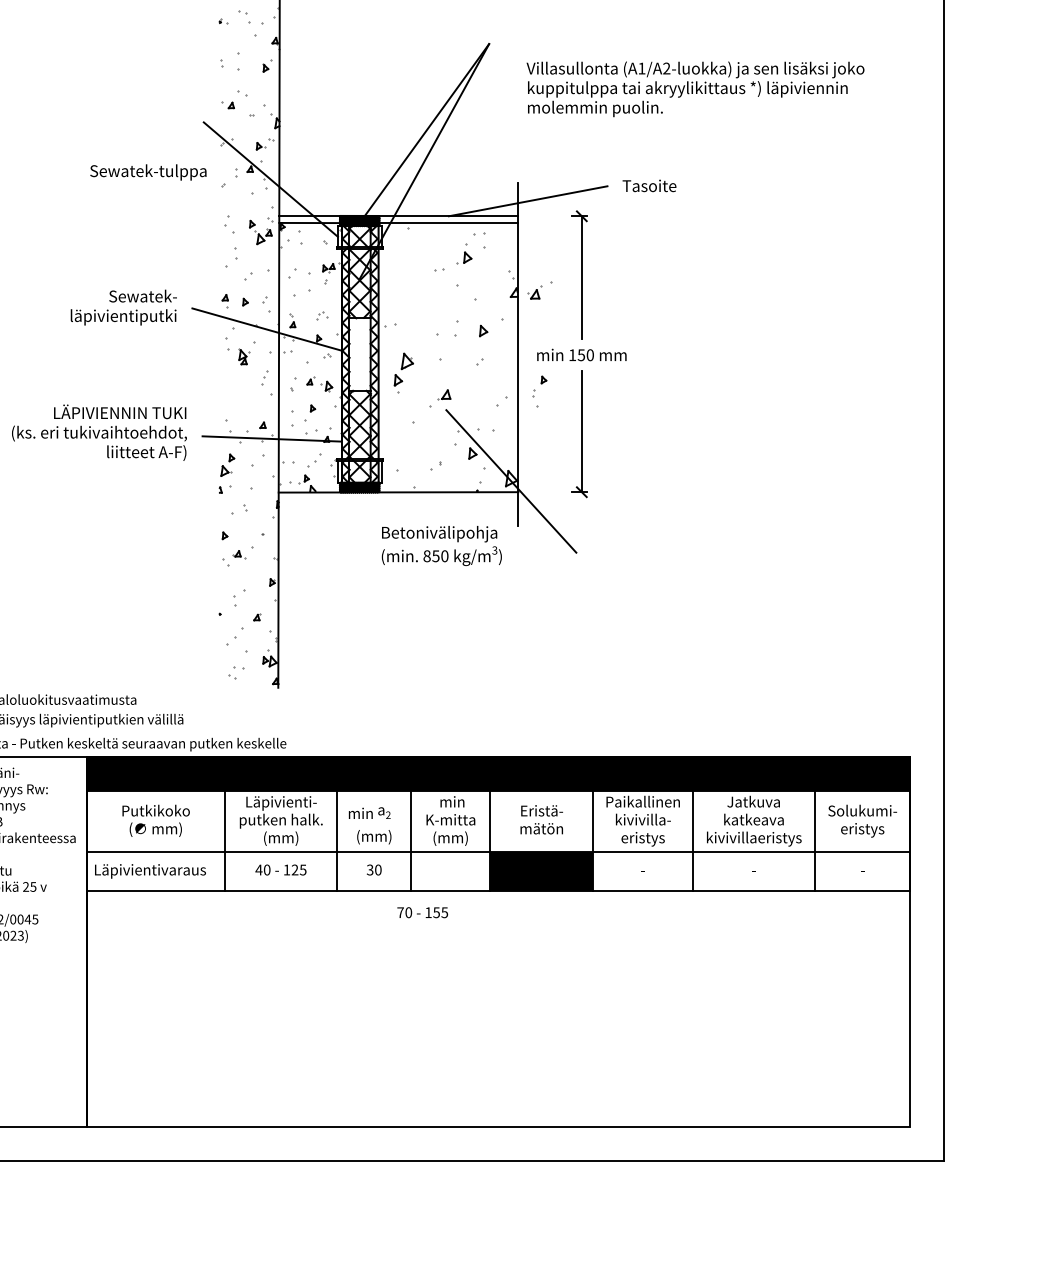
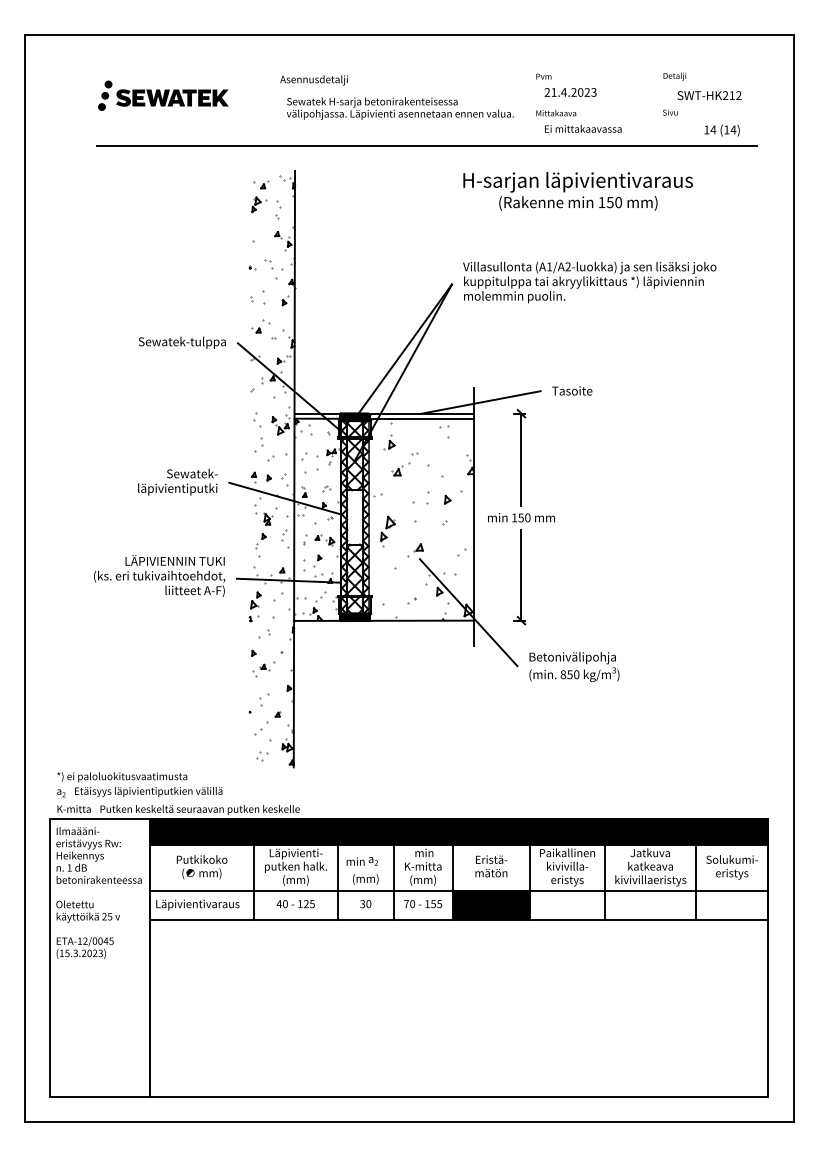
text: (695, 89) -> (589, 282), moved
text: (148, 172) -> (182, 342), moved
part: (464, 254) -> (389, 442), moved
part: (539, 290) -> (400, 469), moved
part: (539, 391) -> (260, 545), moved
text: (441, 545) -> (574, 666), moved
text: (423, 913) -> (423, 904), moved

